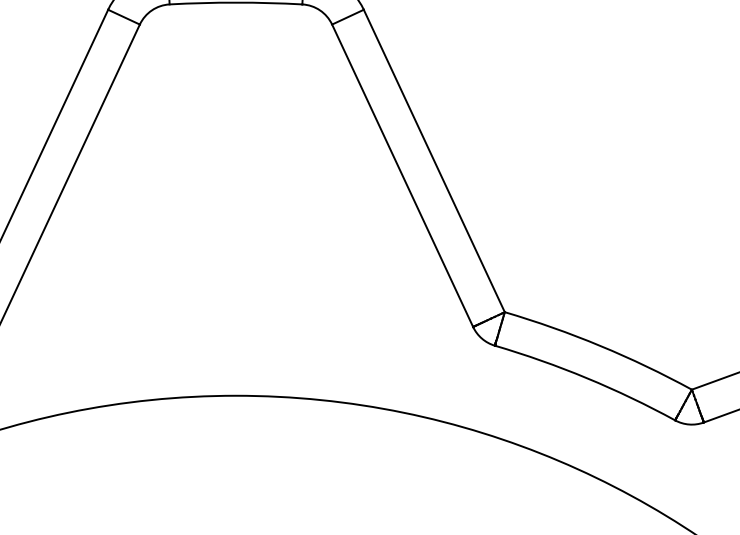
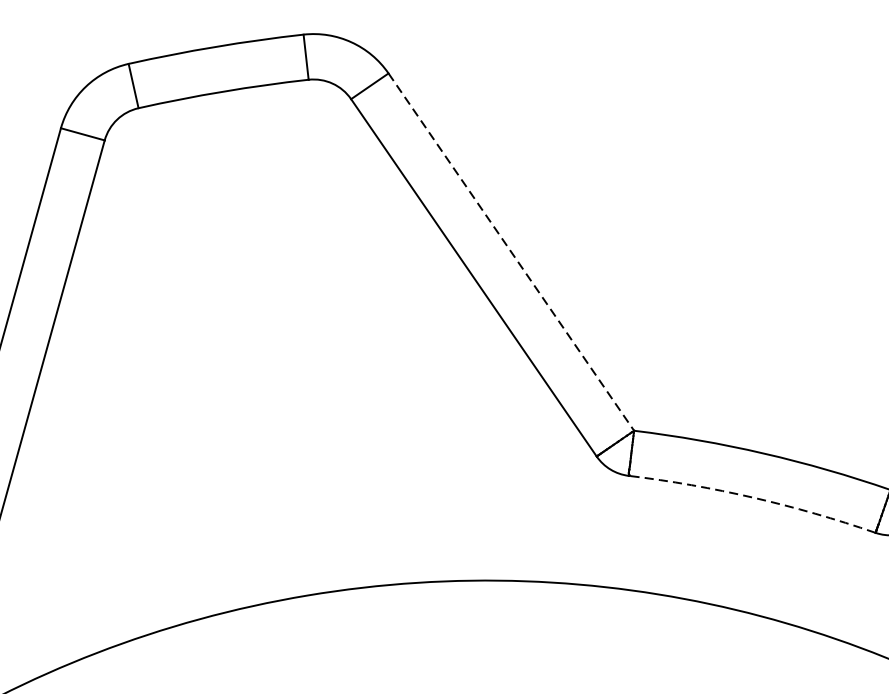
line: (434, 161) -> (511, 252), solid -> dashed
arc: (587, 378) -> (754, 498), solid -> dashed

